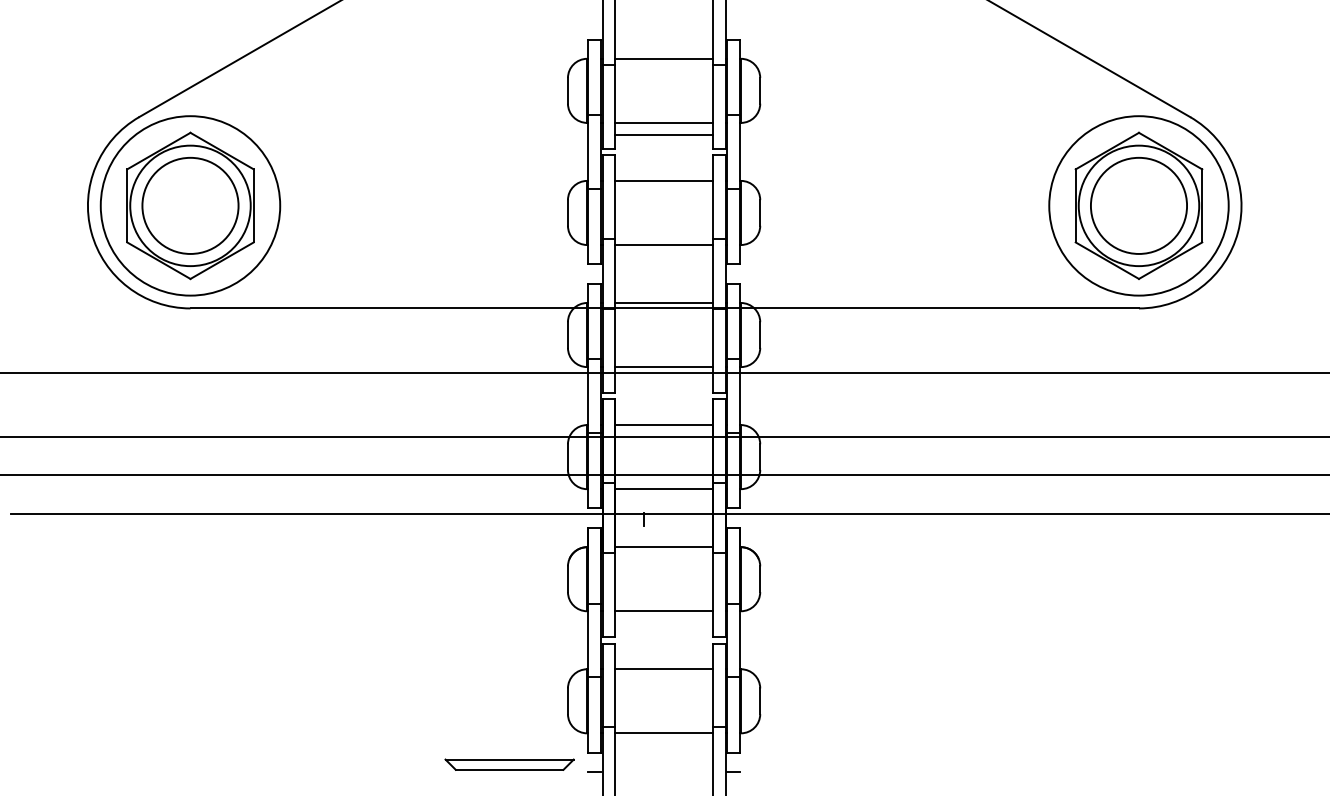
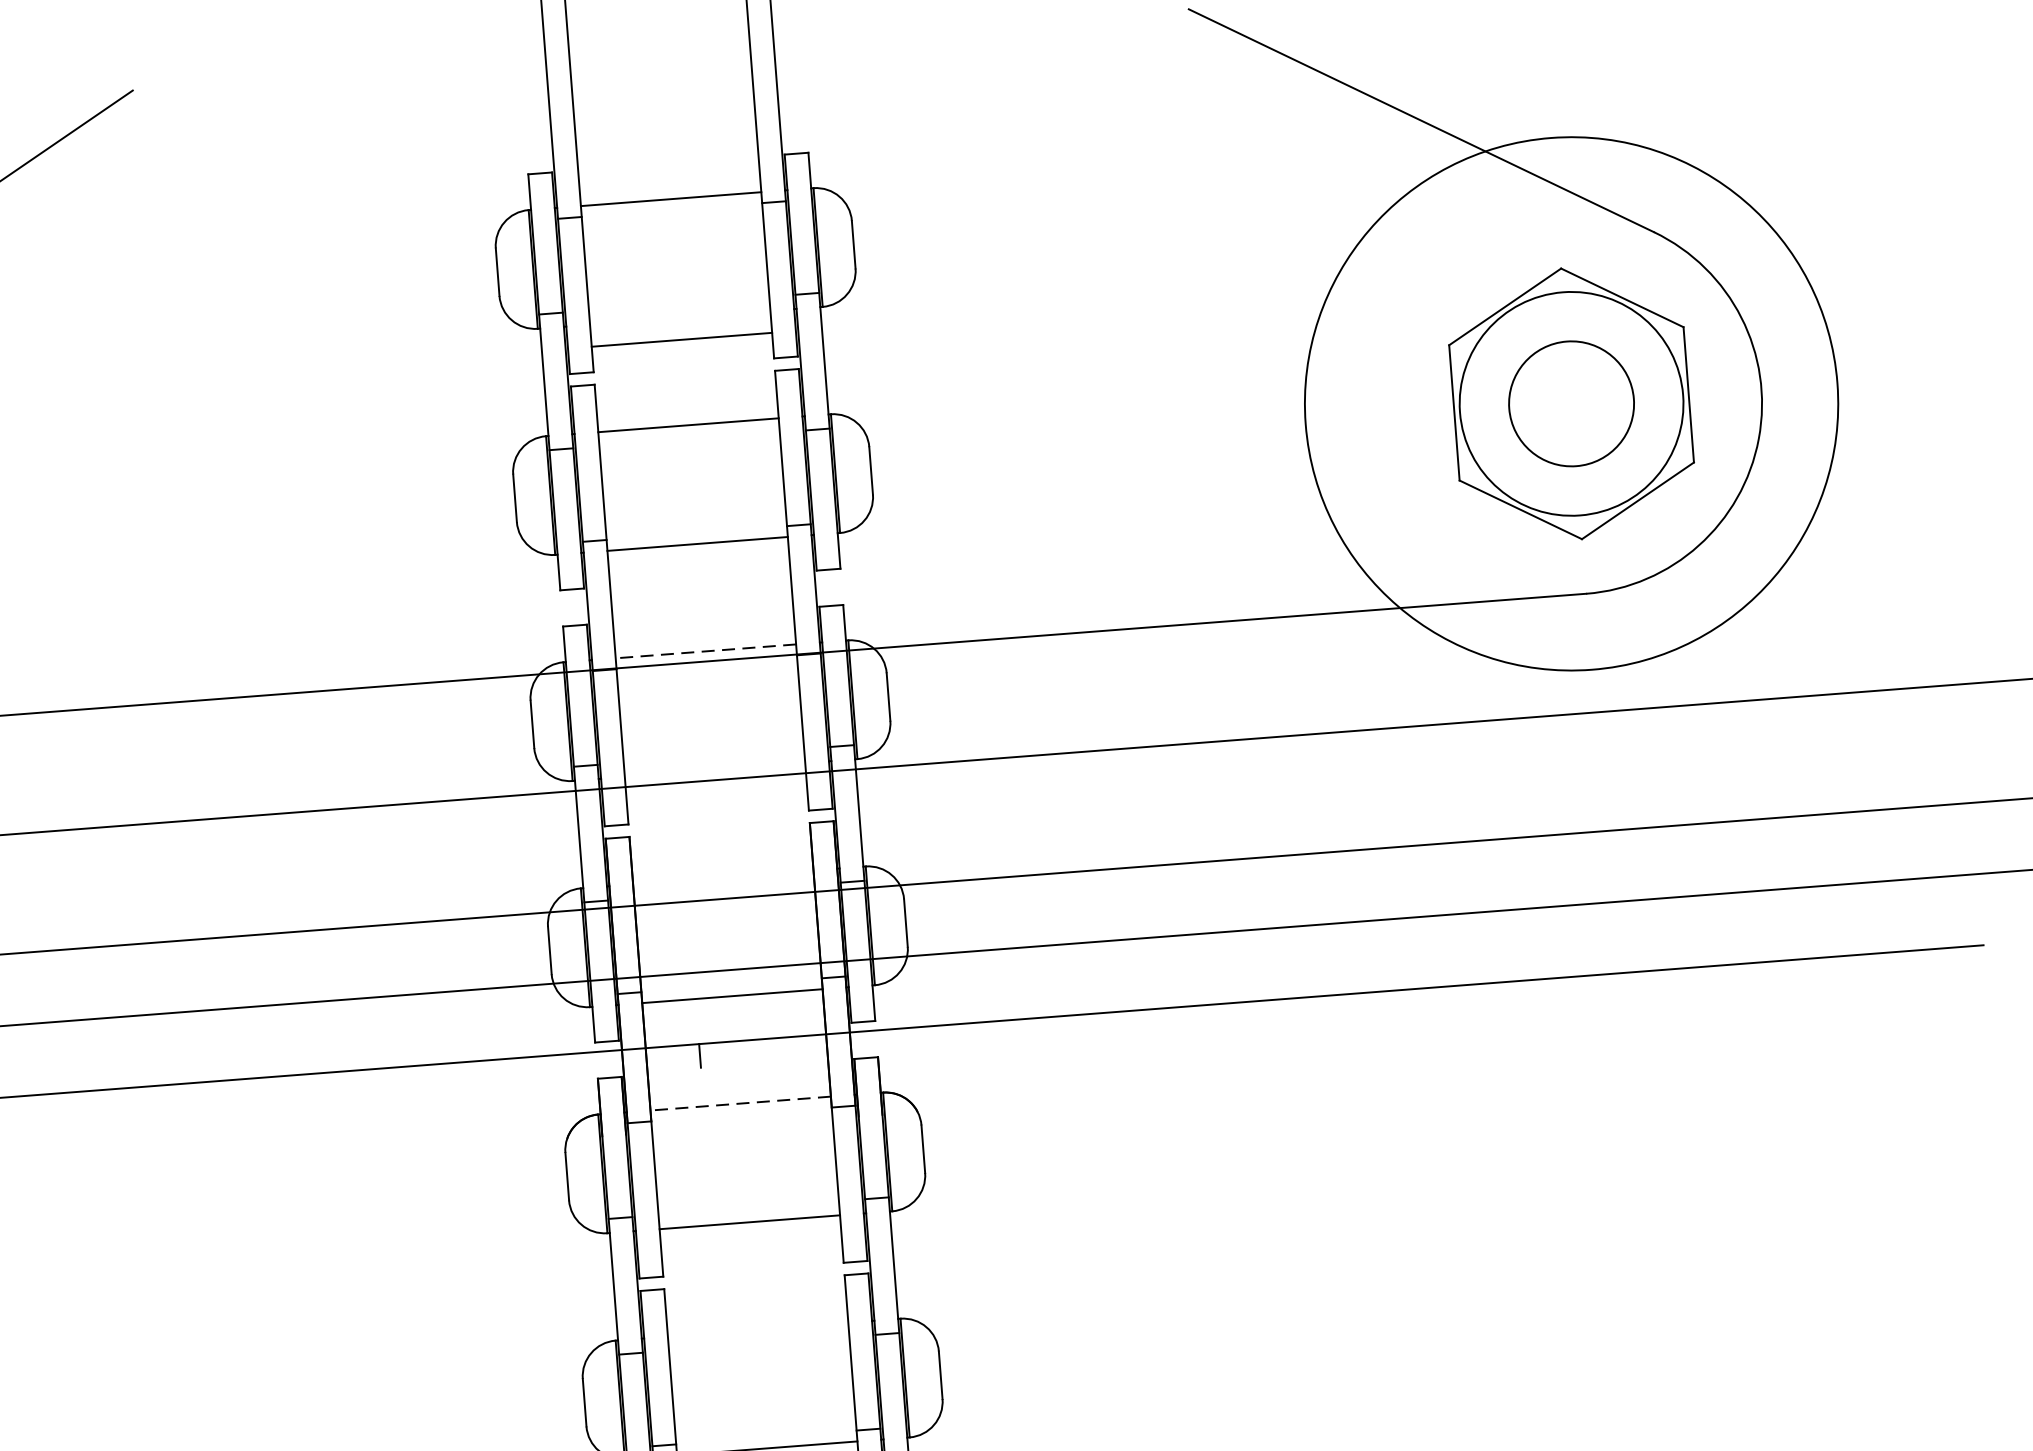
line: (663, 122) -> (679, 317), removed
circle: (1138, 205) -> (1570, 403), size x0.7
circle: (1138, 205) -> (1570, 403), size x1.6
line: (664, 303) -> (706, 652), solid -> dashed
line: (663, 367) -> (713, 770), removed
line: (663, 425) -> (722, 878), removed
line: (664, 547) -> (741, 1104), solid -> dashed
line: (663, 669) -> (757, 1330), removed

